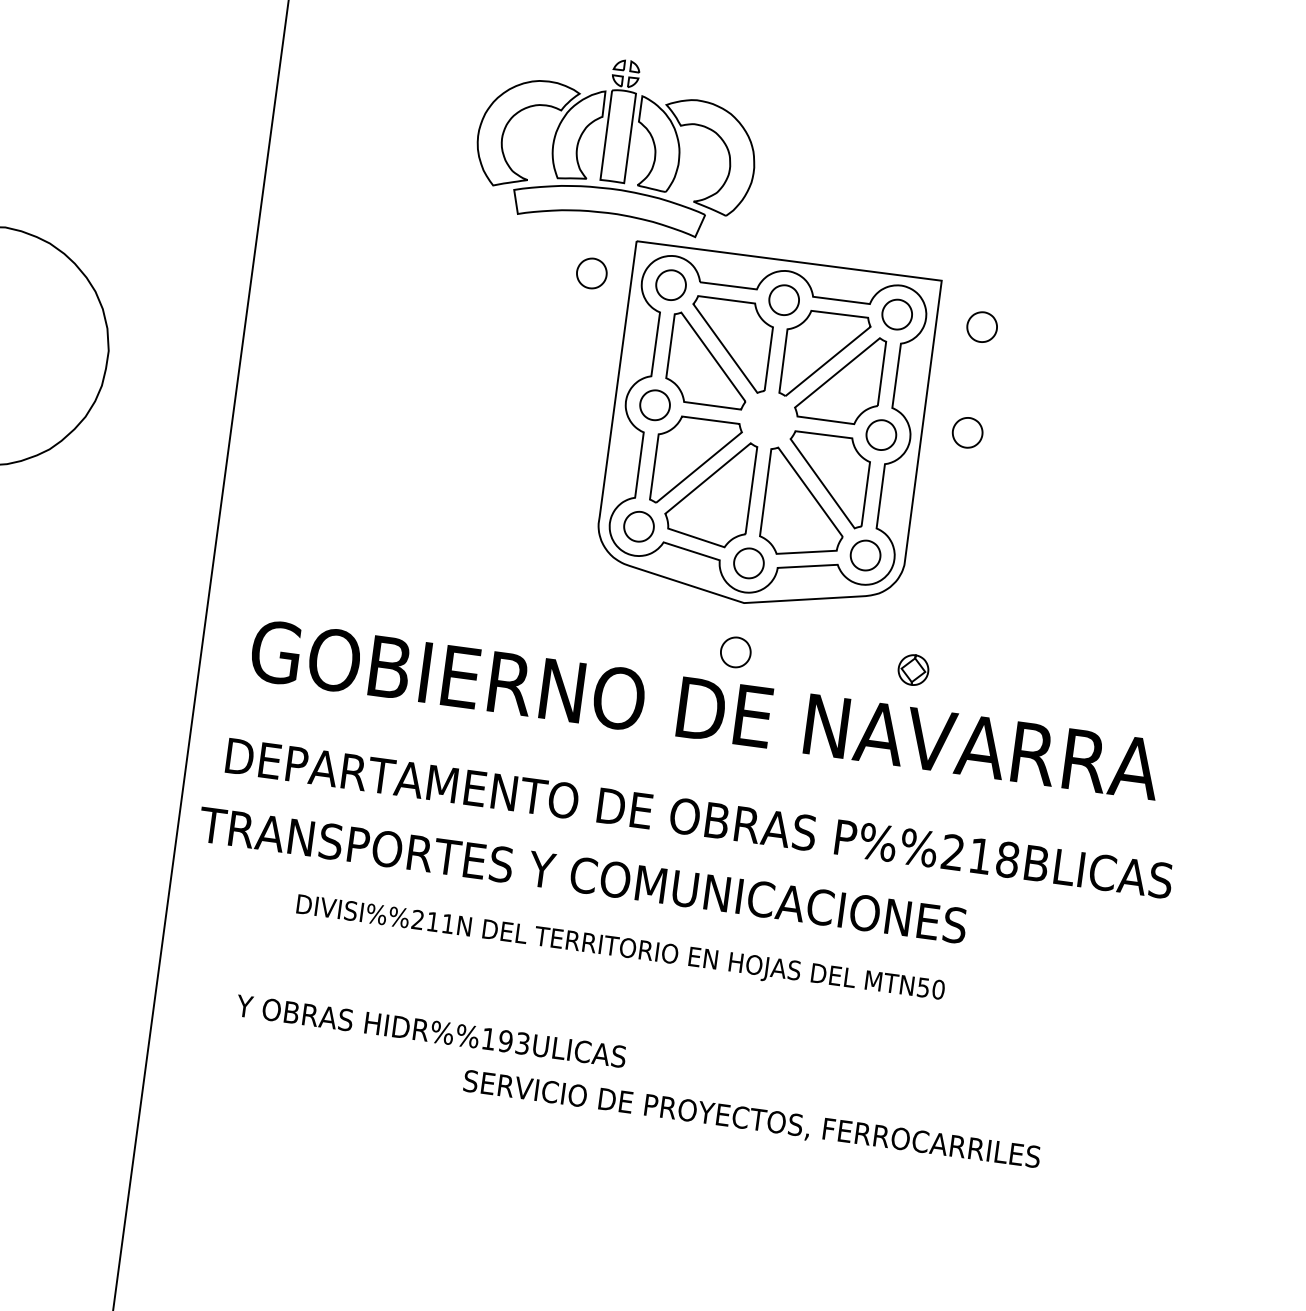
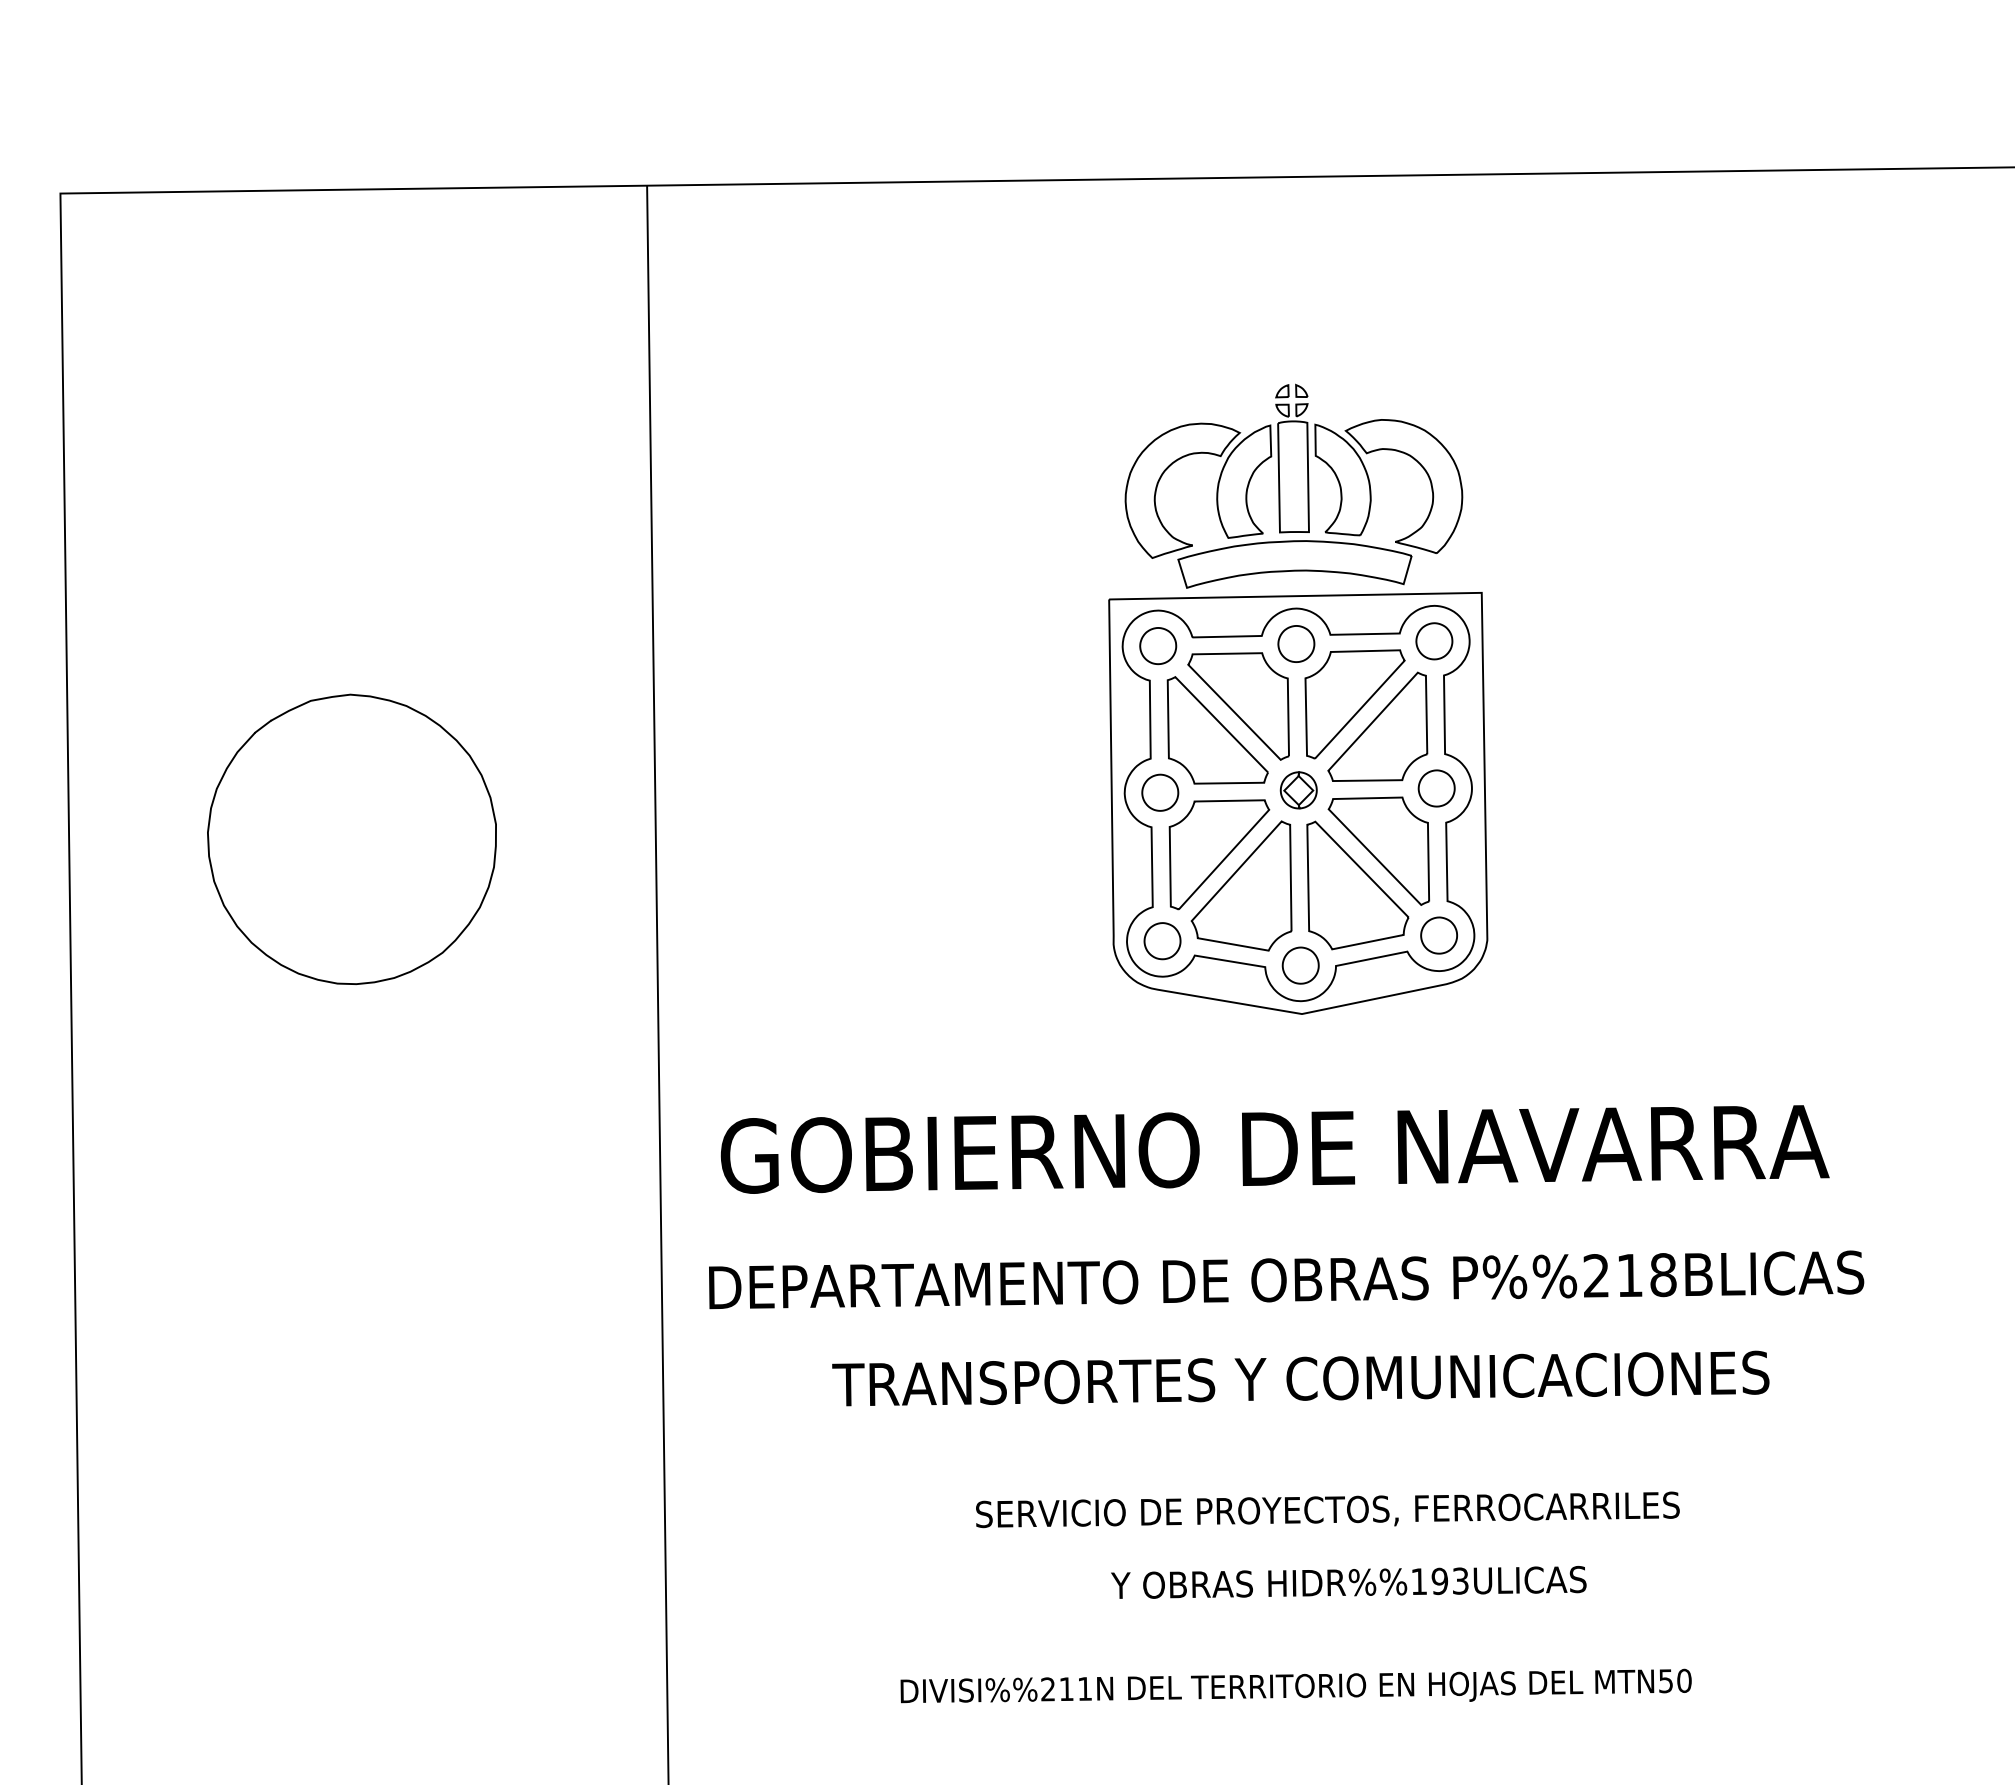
part: (617, 143) -> (1293, 485), moved
part: (592, 273) -> (1061, 646), removed
part: (982, 327) -> (1538, 641), removed
part: (967, 432) -> (1539, 770), removed
part: (735, 652) -> (1300, 1074), removed
part: (913, 670) -> (1298, 790), moved
text: (582, 875) -> (1300, 1378), moved
text: (620, 946) -> (1295, 1685), moved
text: (430, 1031) -> (1348, 1582), moved
text: (751, 1118) -> (1327, 1509), moved

